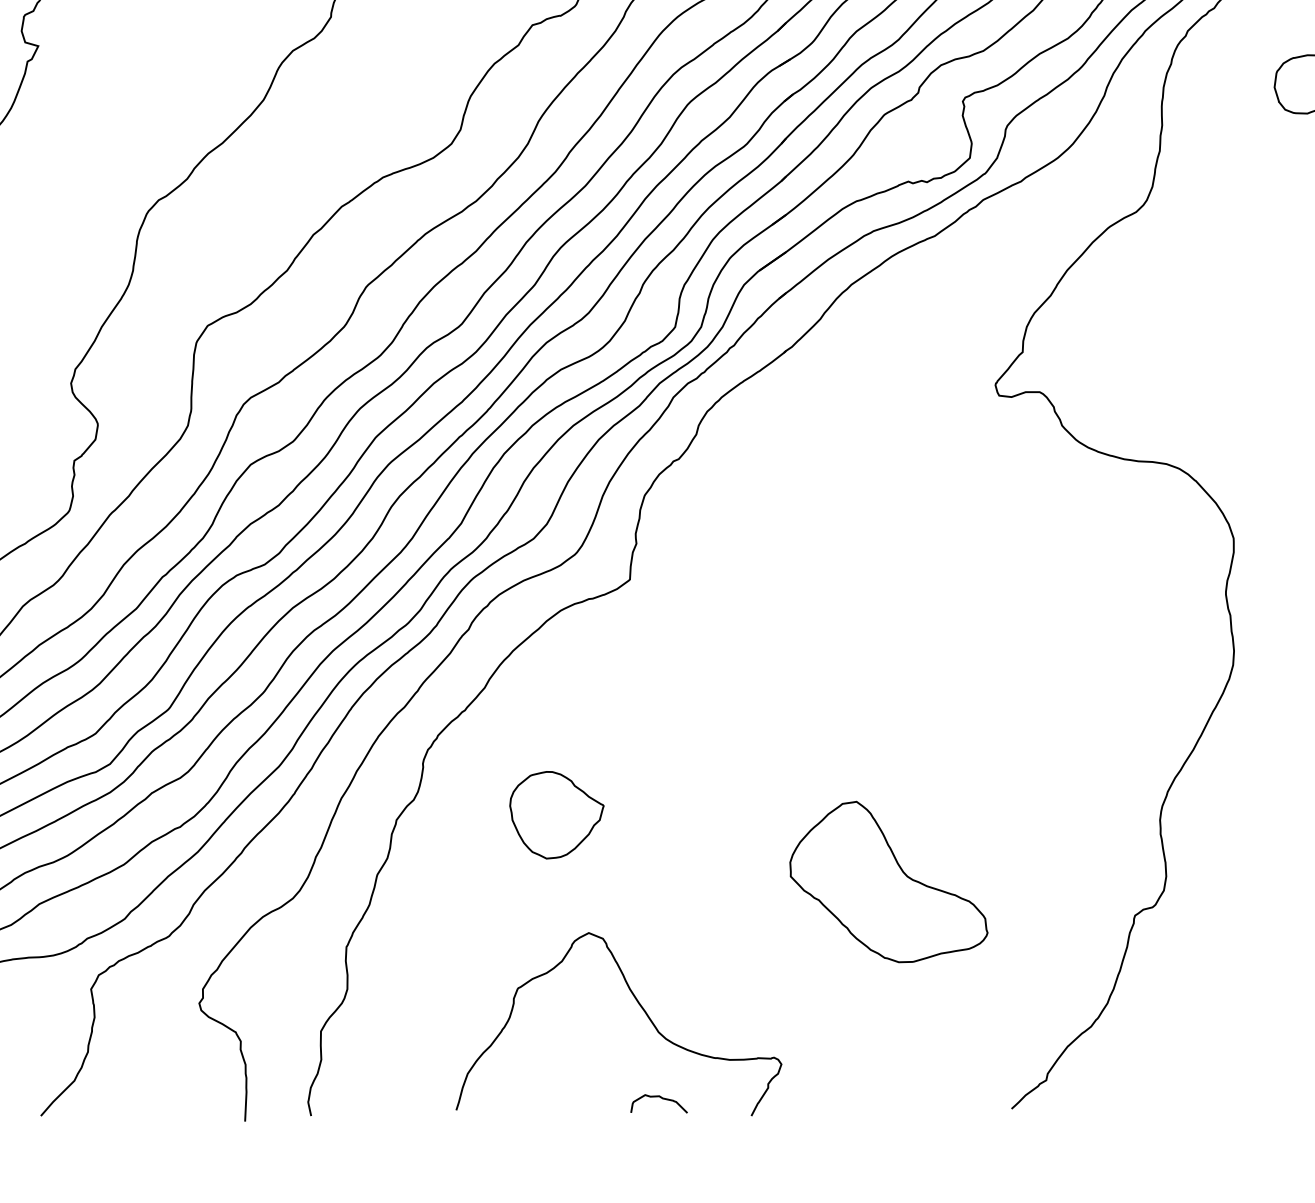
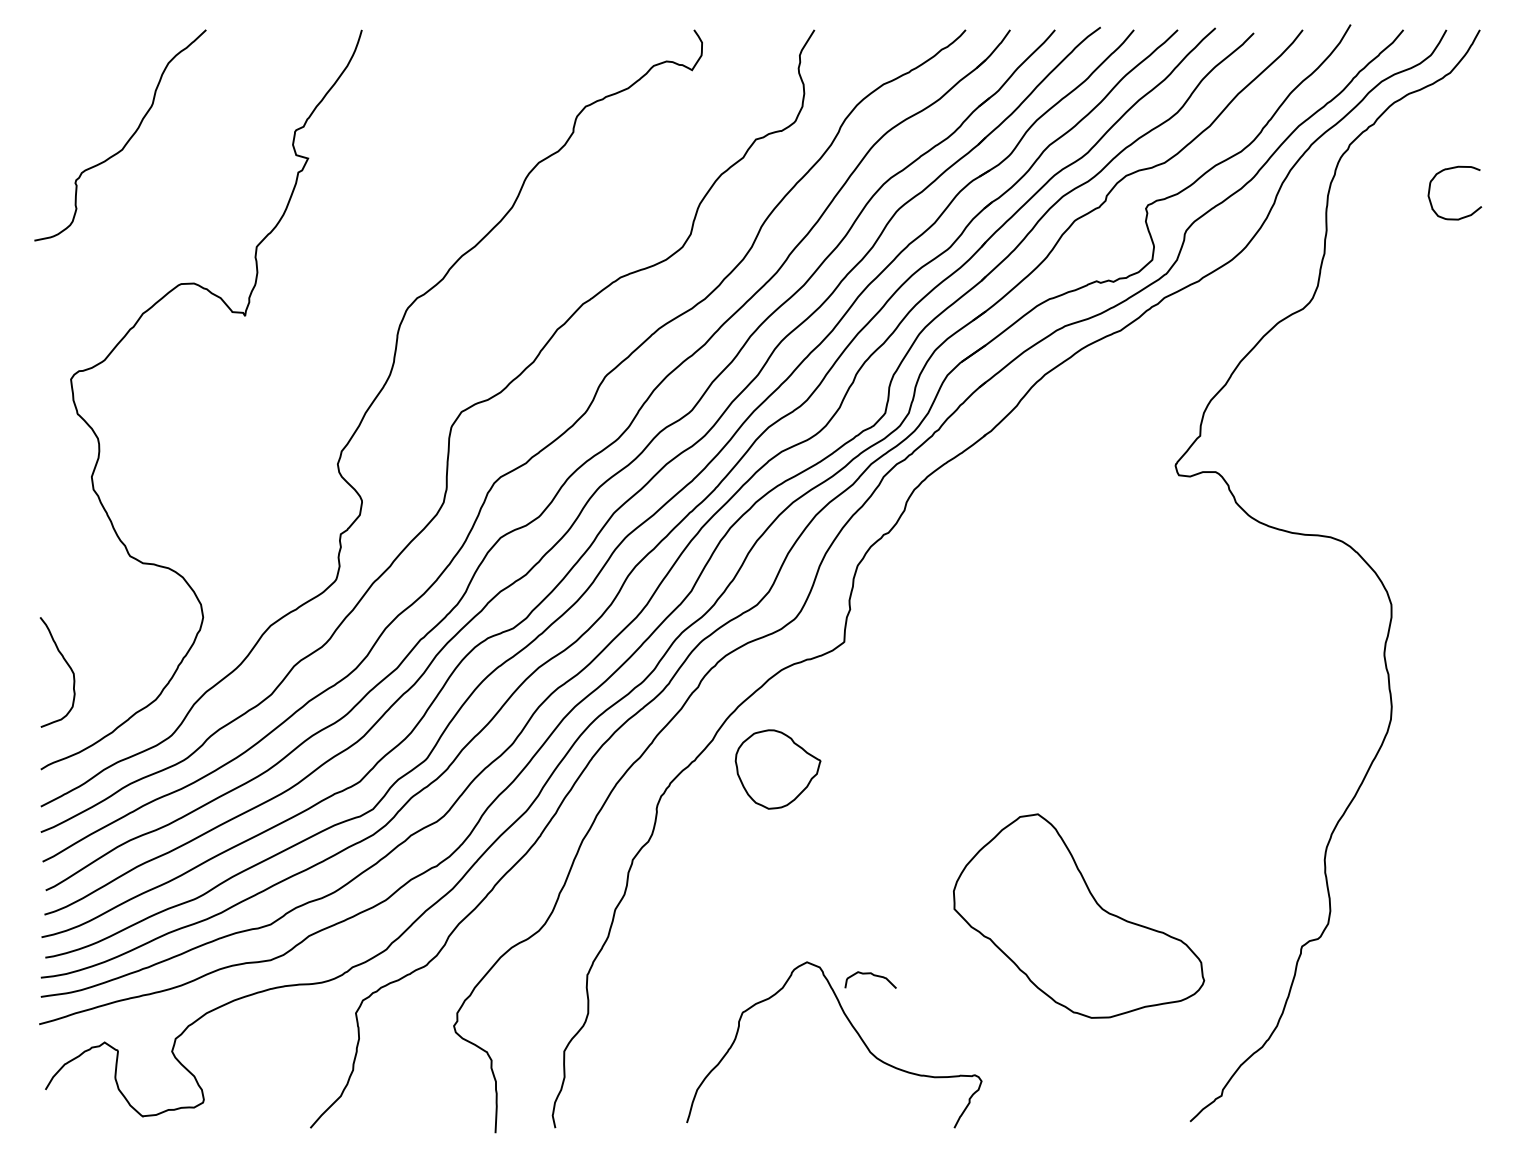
part: (556, 815) -> (777, 769), moved
part: (888, 881) -> (1078, 915), size x1.4
curve: (661, 1098) -> (872, 975), moved

